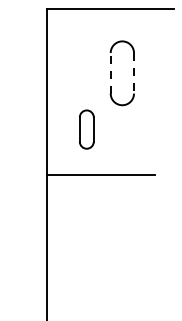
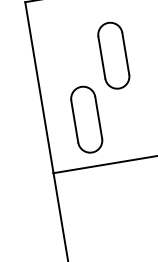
line: (110, 72) -> (101, 56), dashed -> solid
line: (134, 73) -> (126, 53), dashed -> solid
part: (86, 129) -> (86, 119), size x1.67

